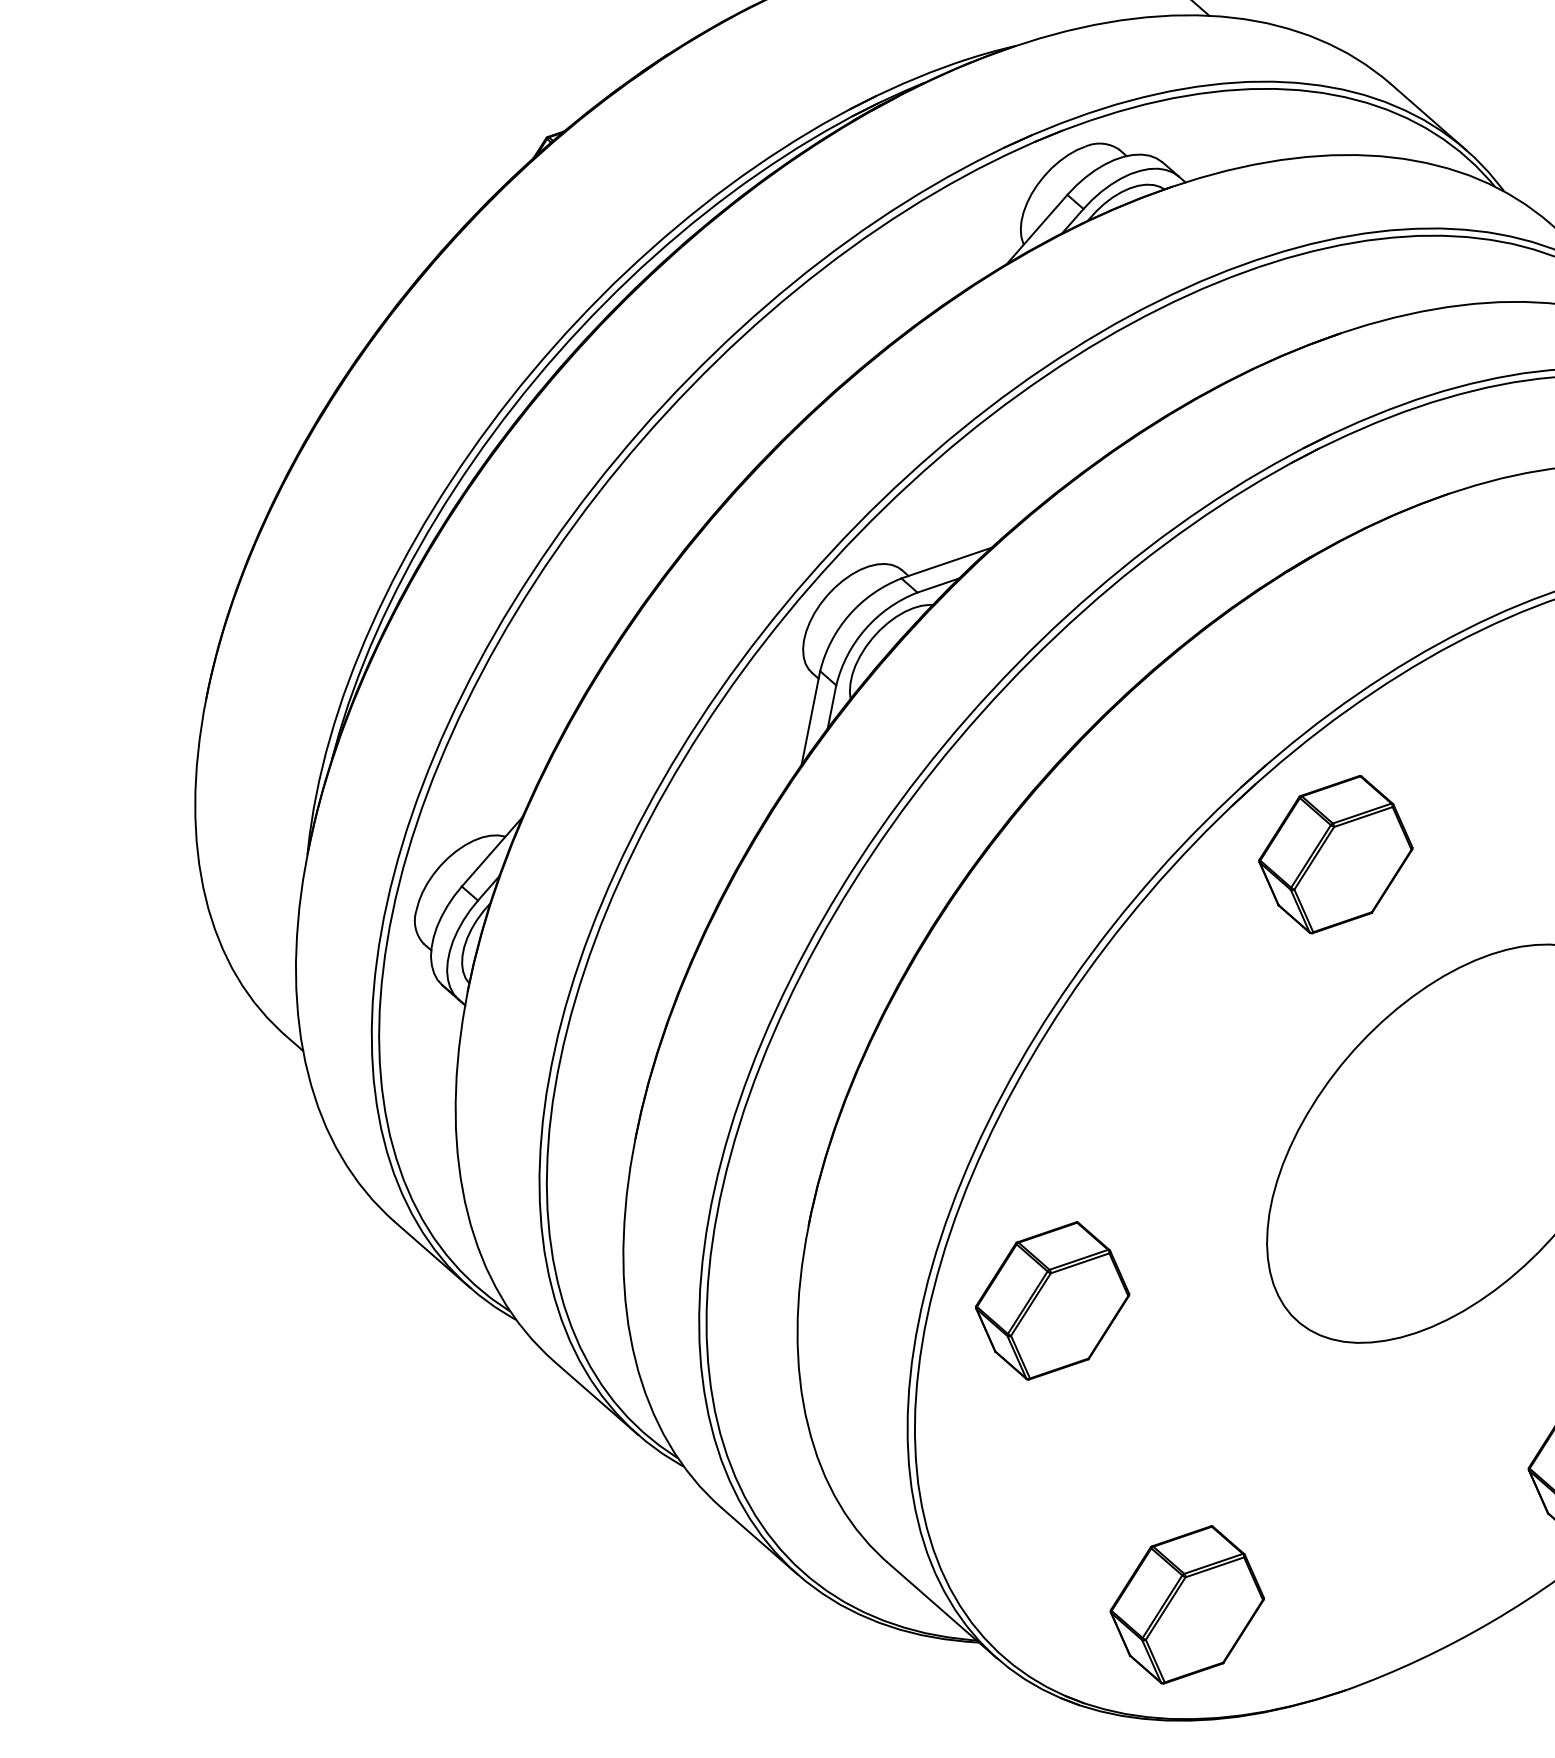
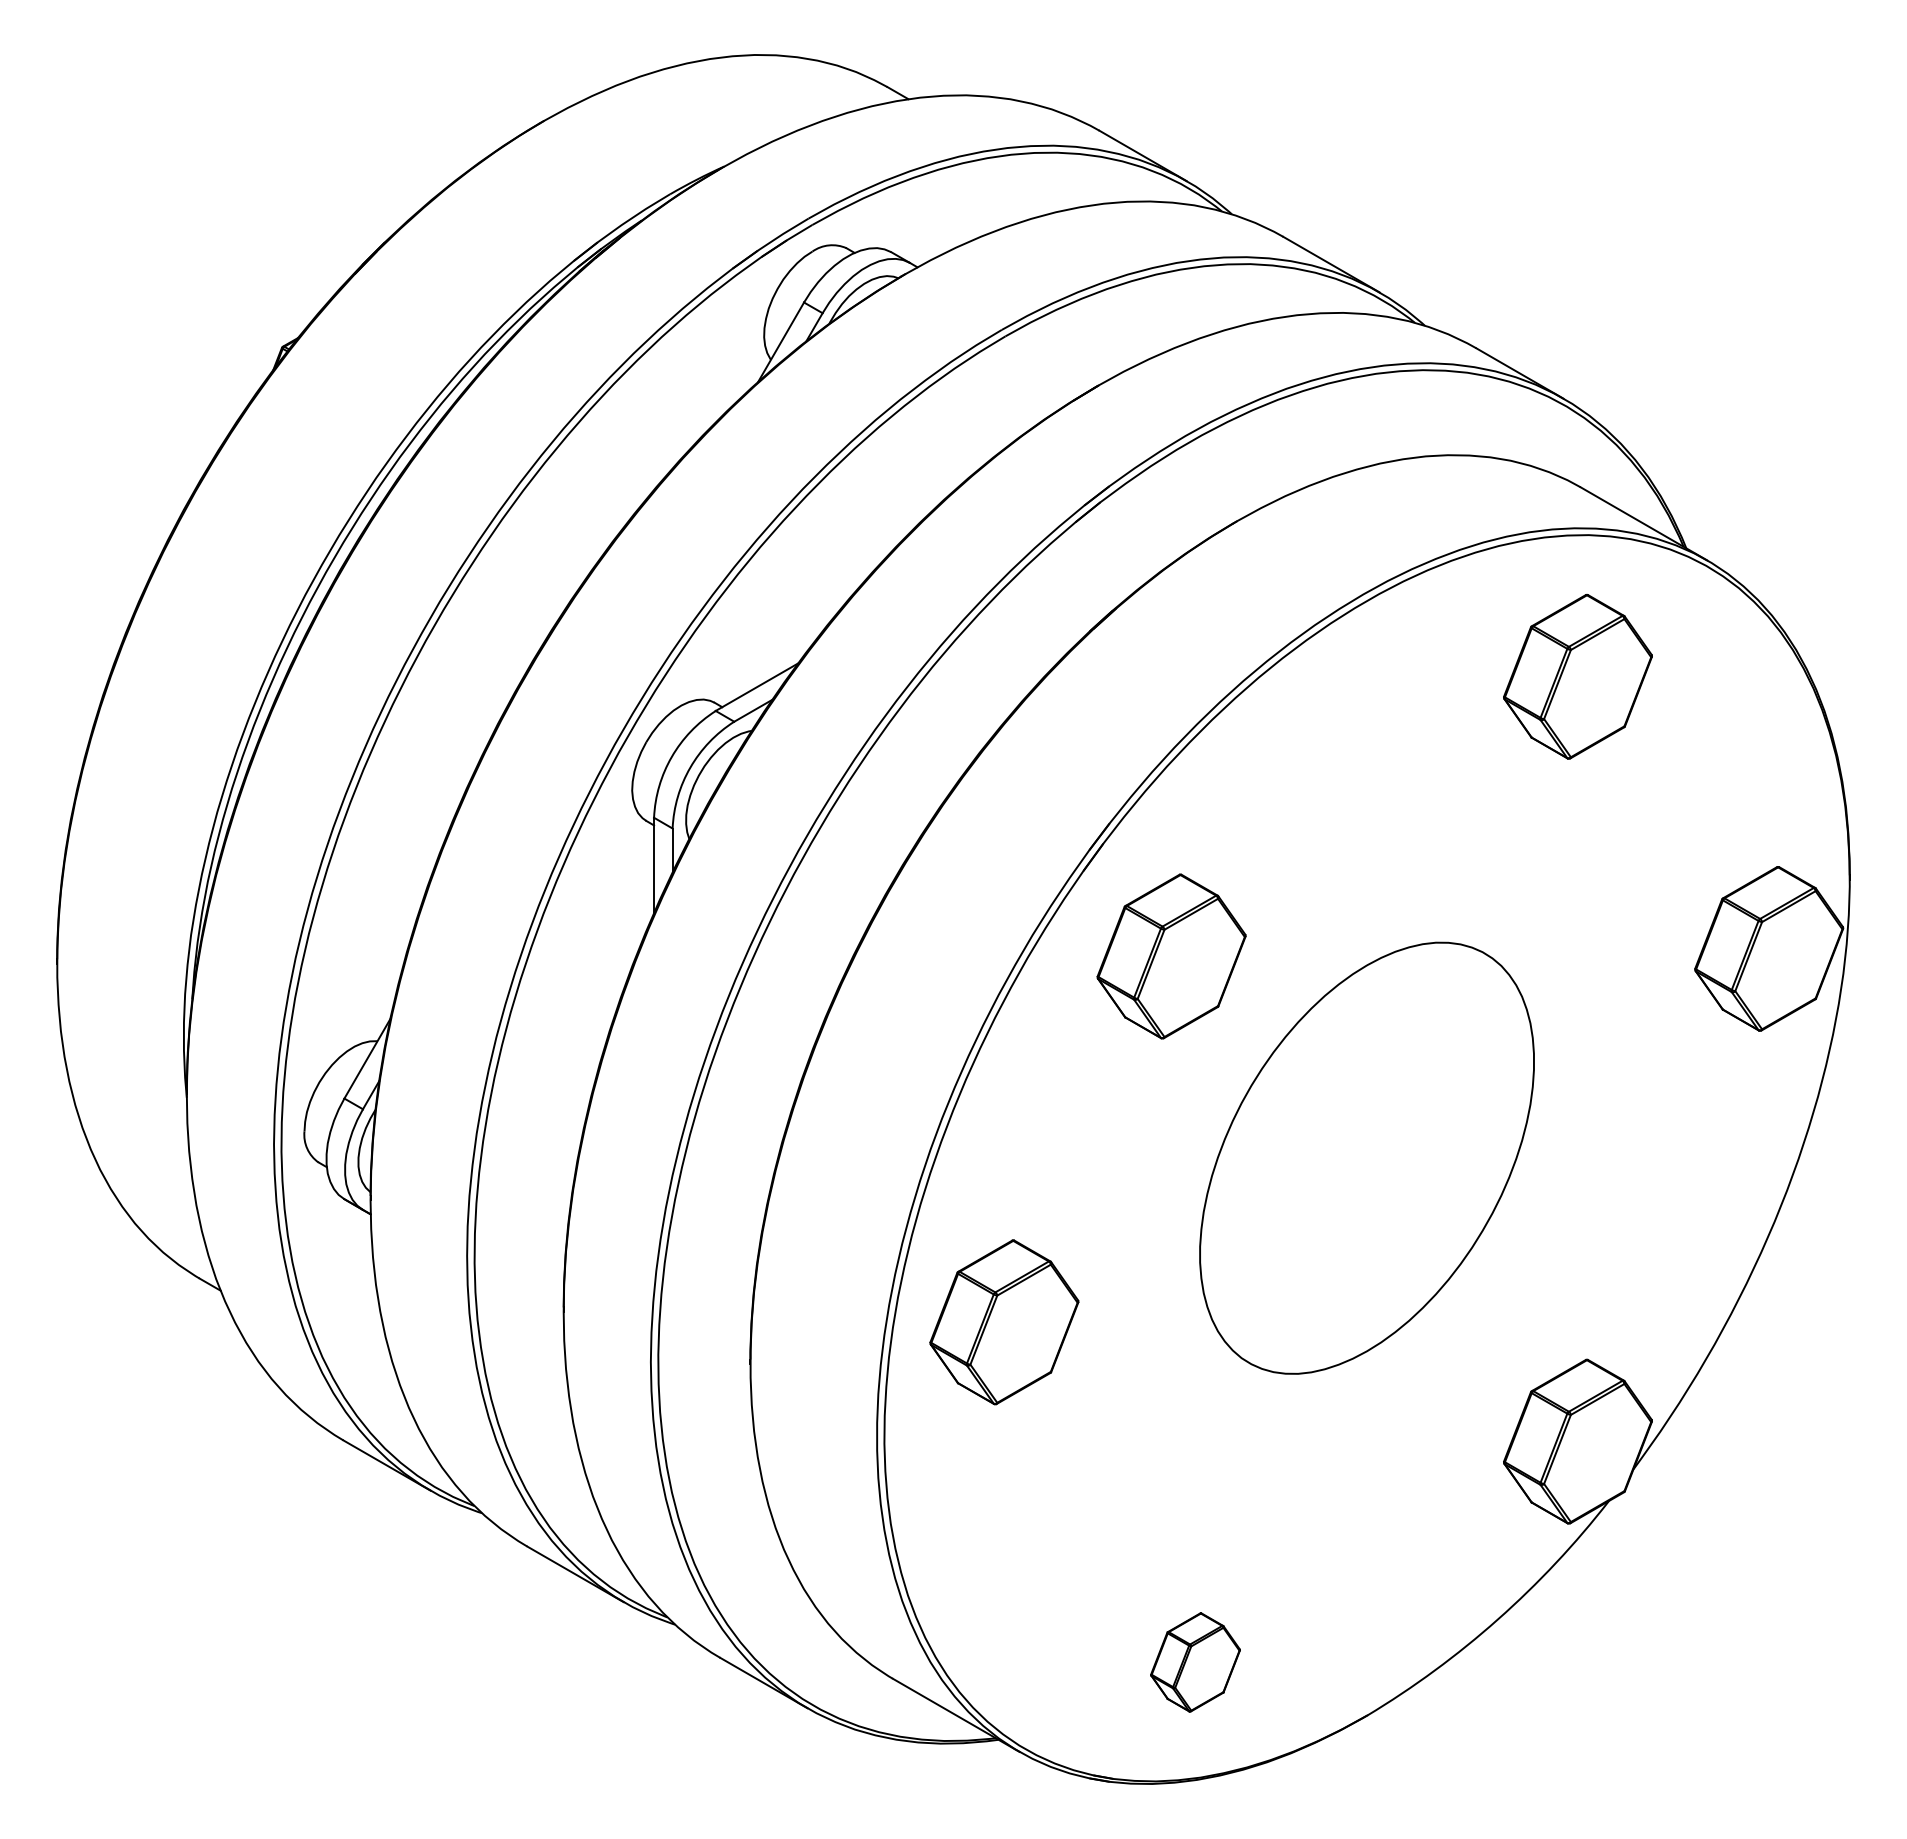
part: (1335, 854) -> (1171, 956), moved
part: (1052, 1301) -> (1004, 1322), moved
part: (1187, 1605) -> (1195, 1662), size x0.6

